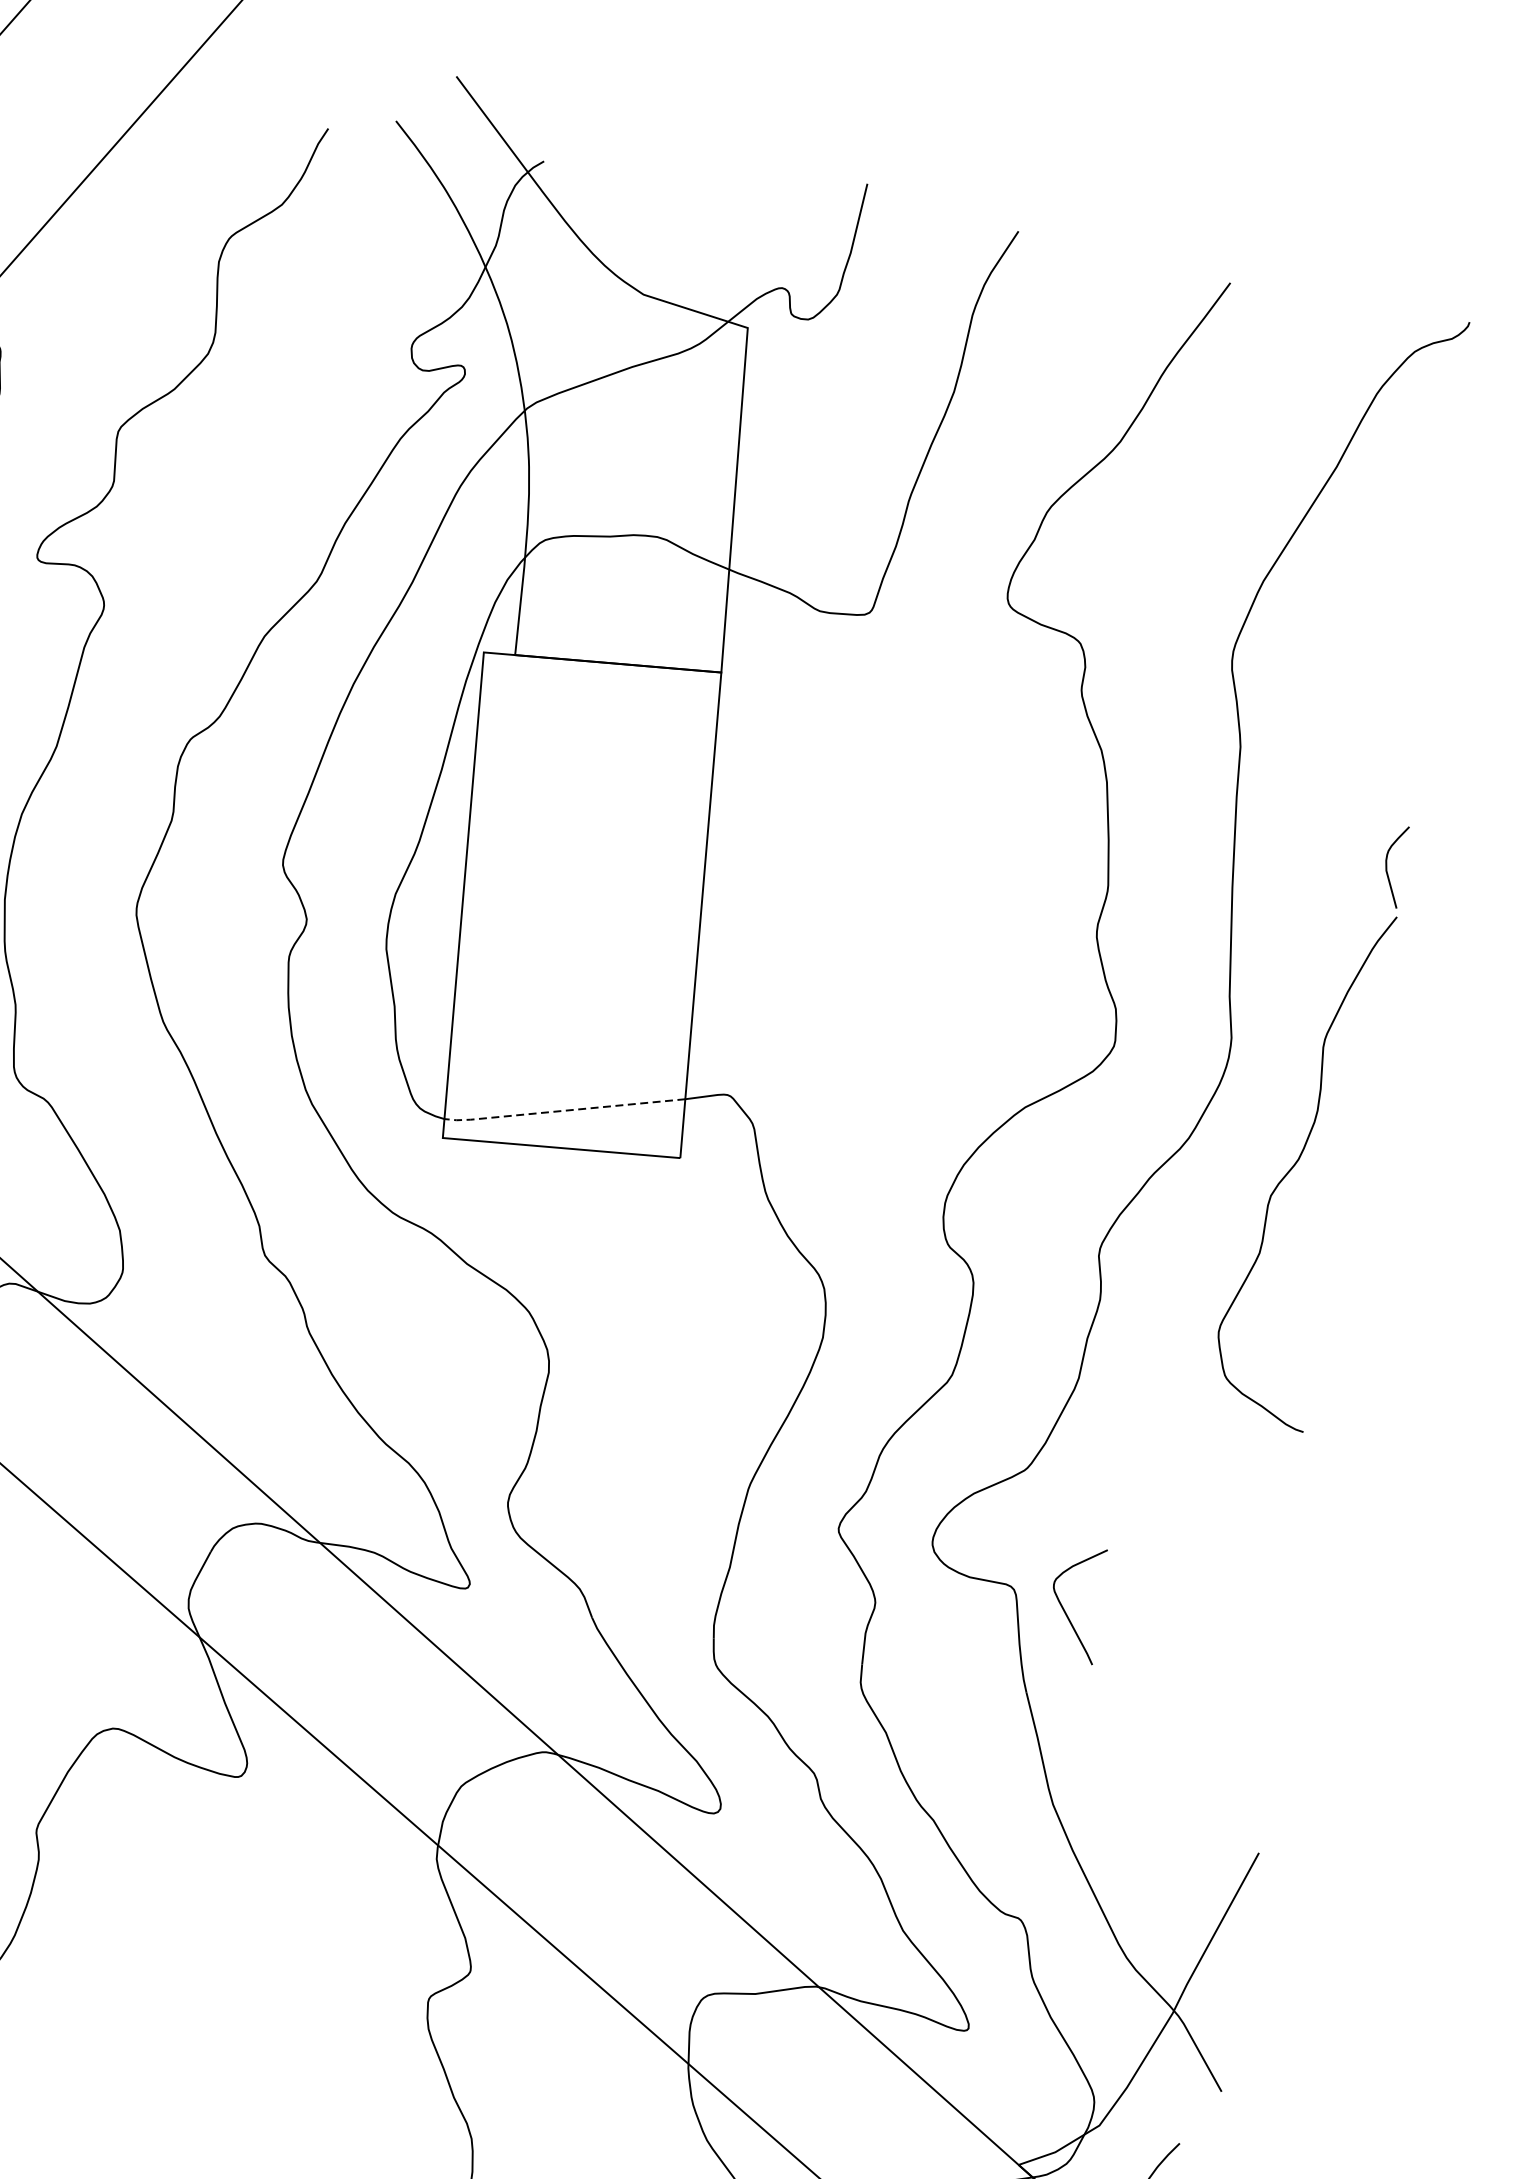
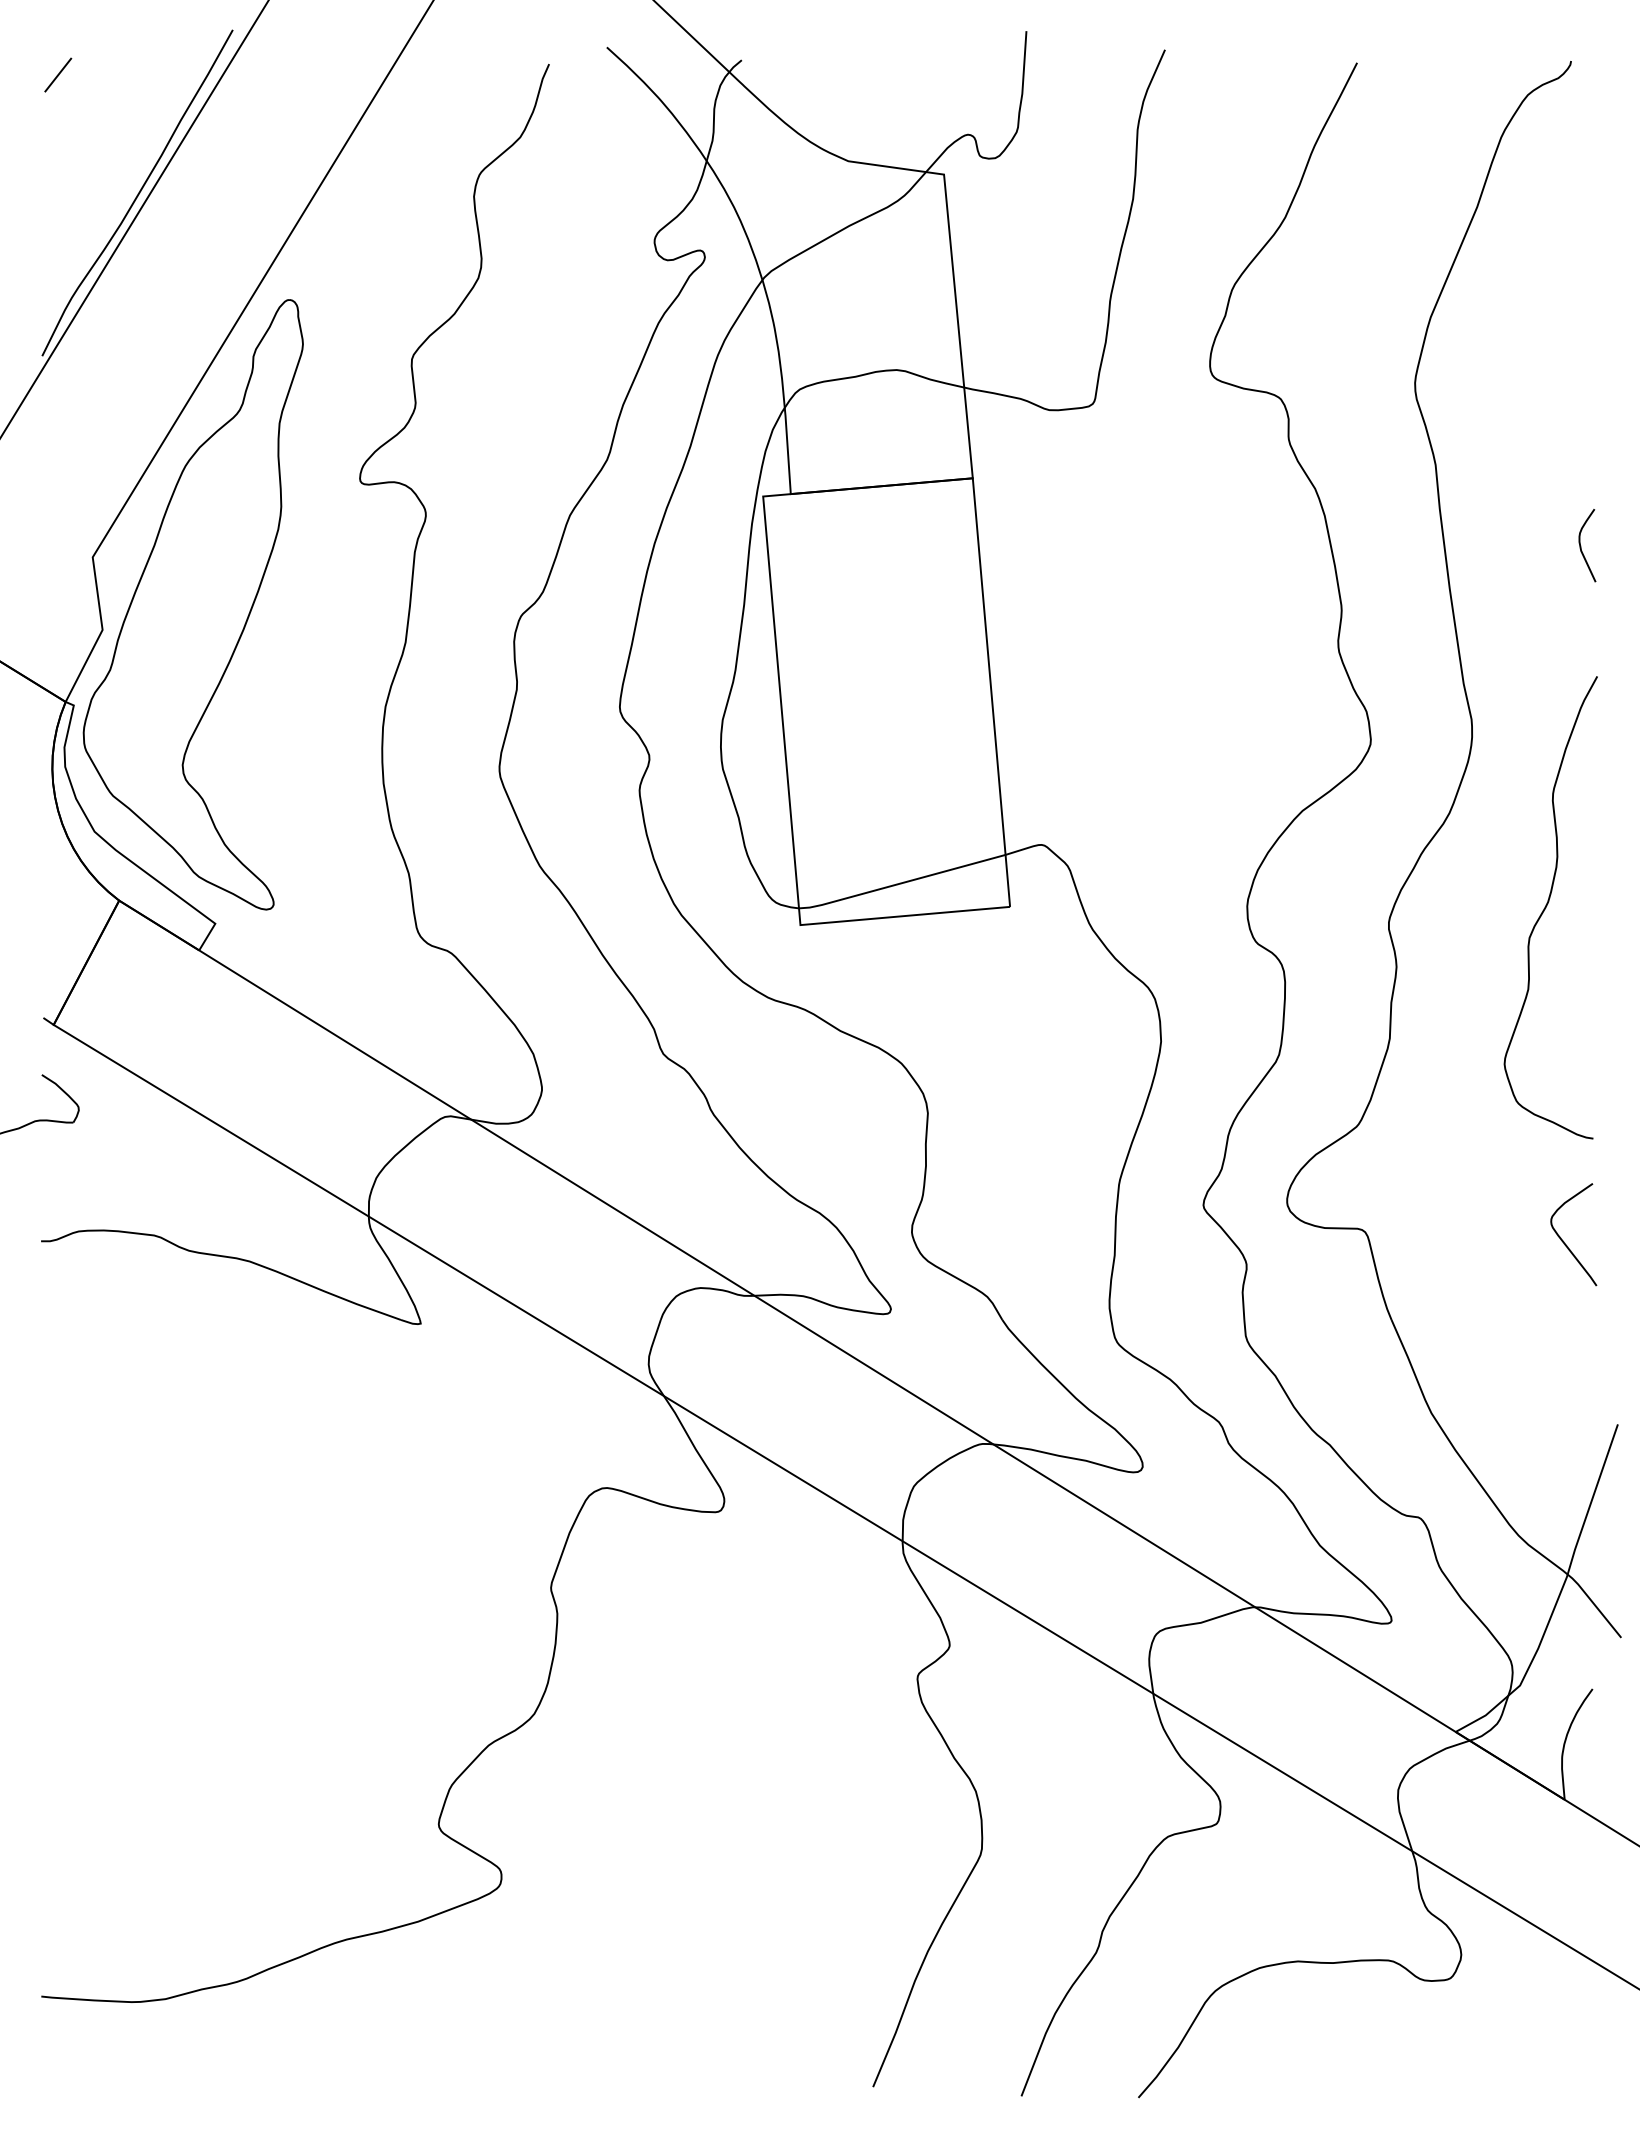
line: (562, 1110) -> (900, 883), dashed -> solid
curve: (1297, 1163) -> (1547, 905), moved
curve: (1064, 1609) -> (1564, 1241), moved

